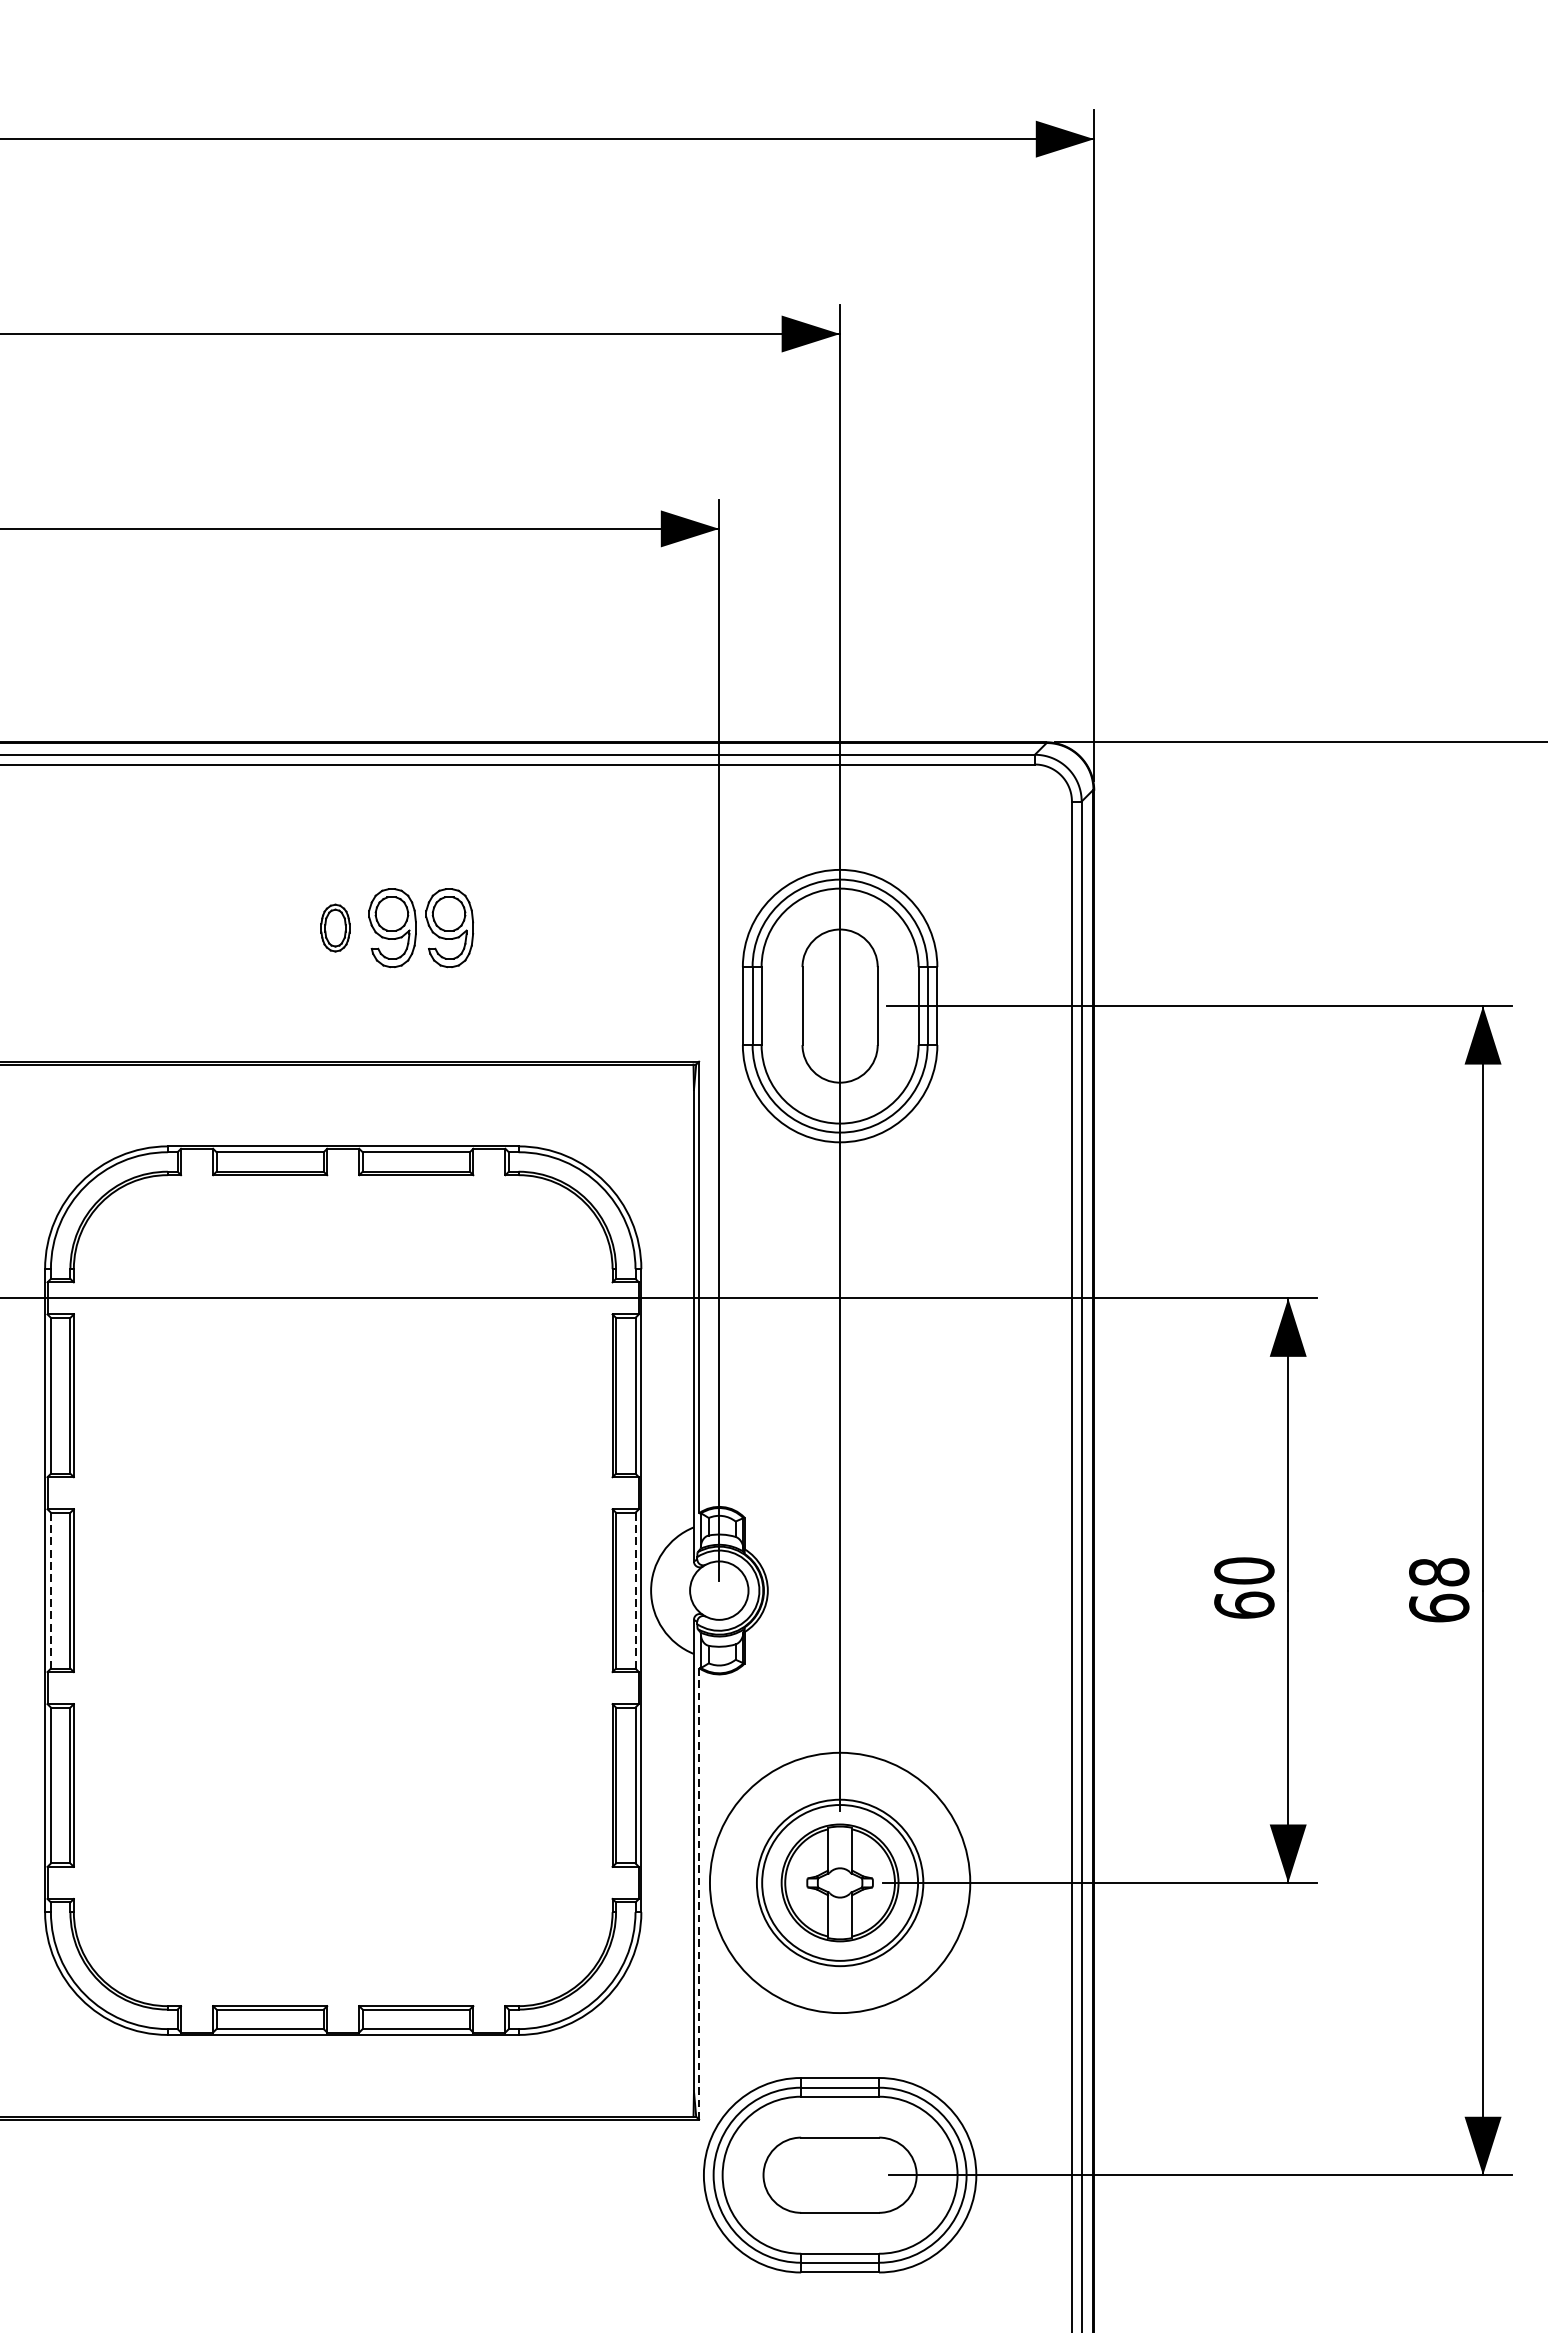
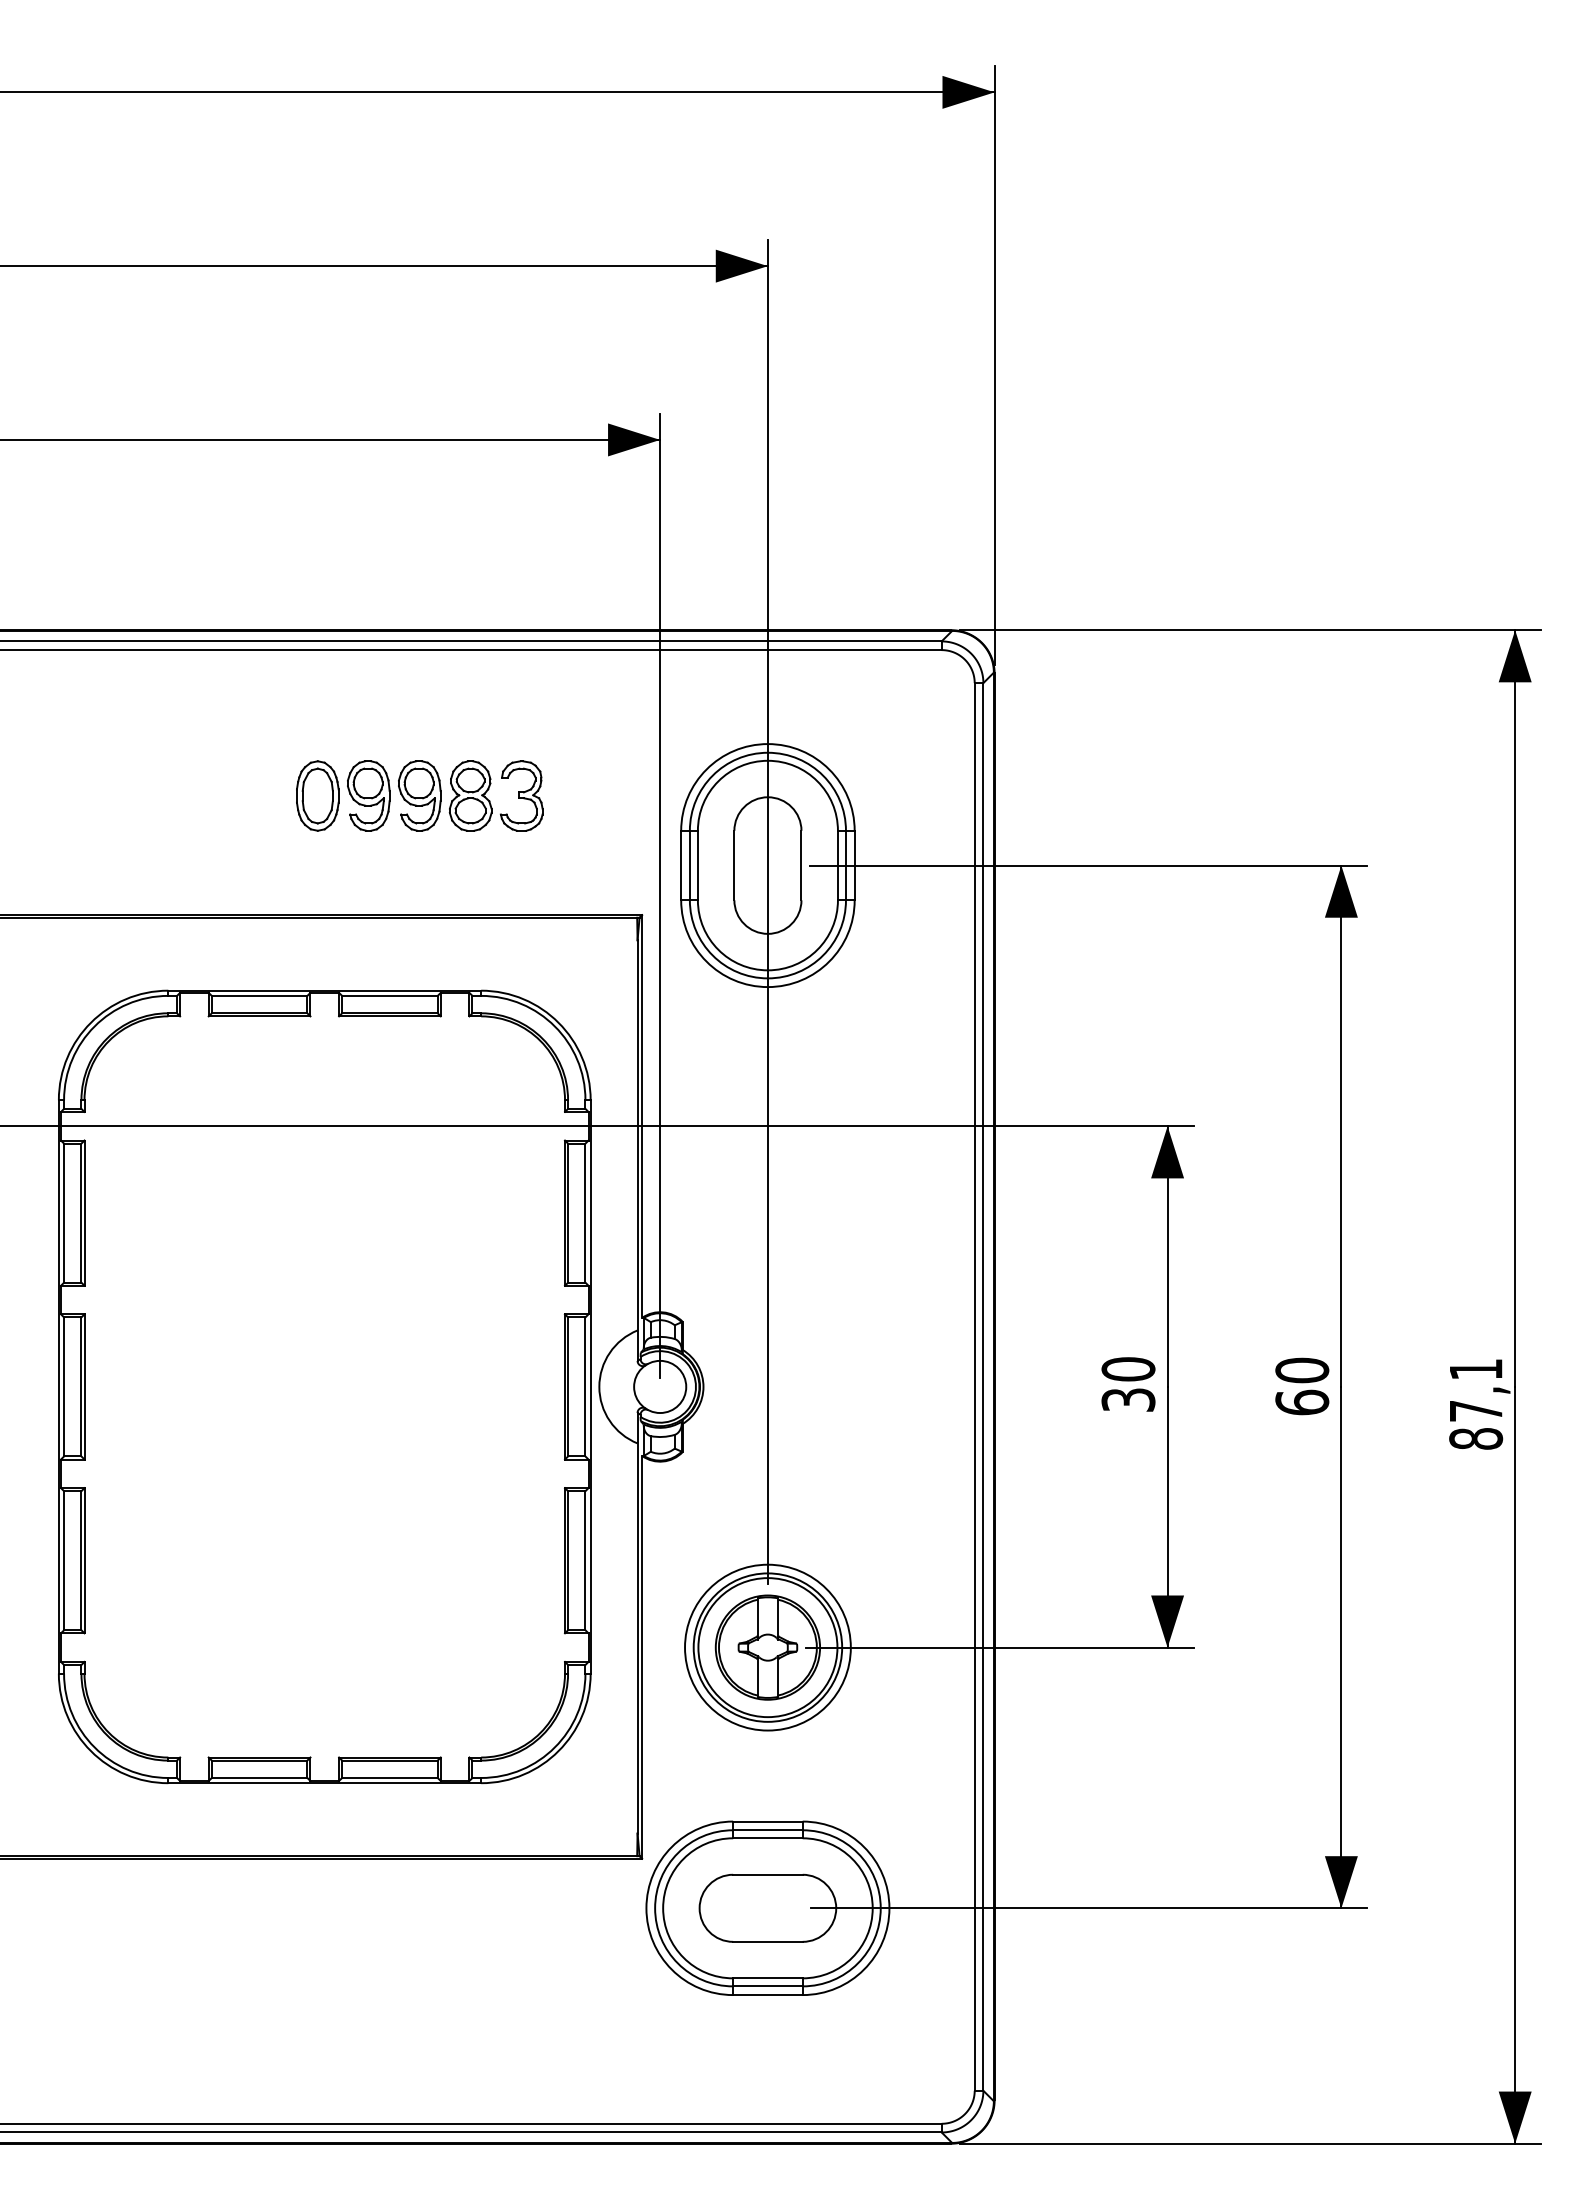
part: (335, 927) -> (317, 795), size x1.67
part: (529, 933) -> (490, 800), added
text: (1439, 1572) -> (1302, 1370), 68 -> 60
line: (51, 1590) -> (64, 1386), dashed -> solid
line: (635, 1590) -> (585, 1386), dashed -> solid
text: (1244, 1604) -> (1128, 1399), 60 -> 30
circle: (839, 1882) -> (767, 1647), size x0.71
line: (699, 1892) -> (642, 1656), dashed -> solid

